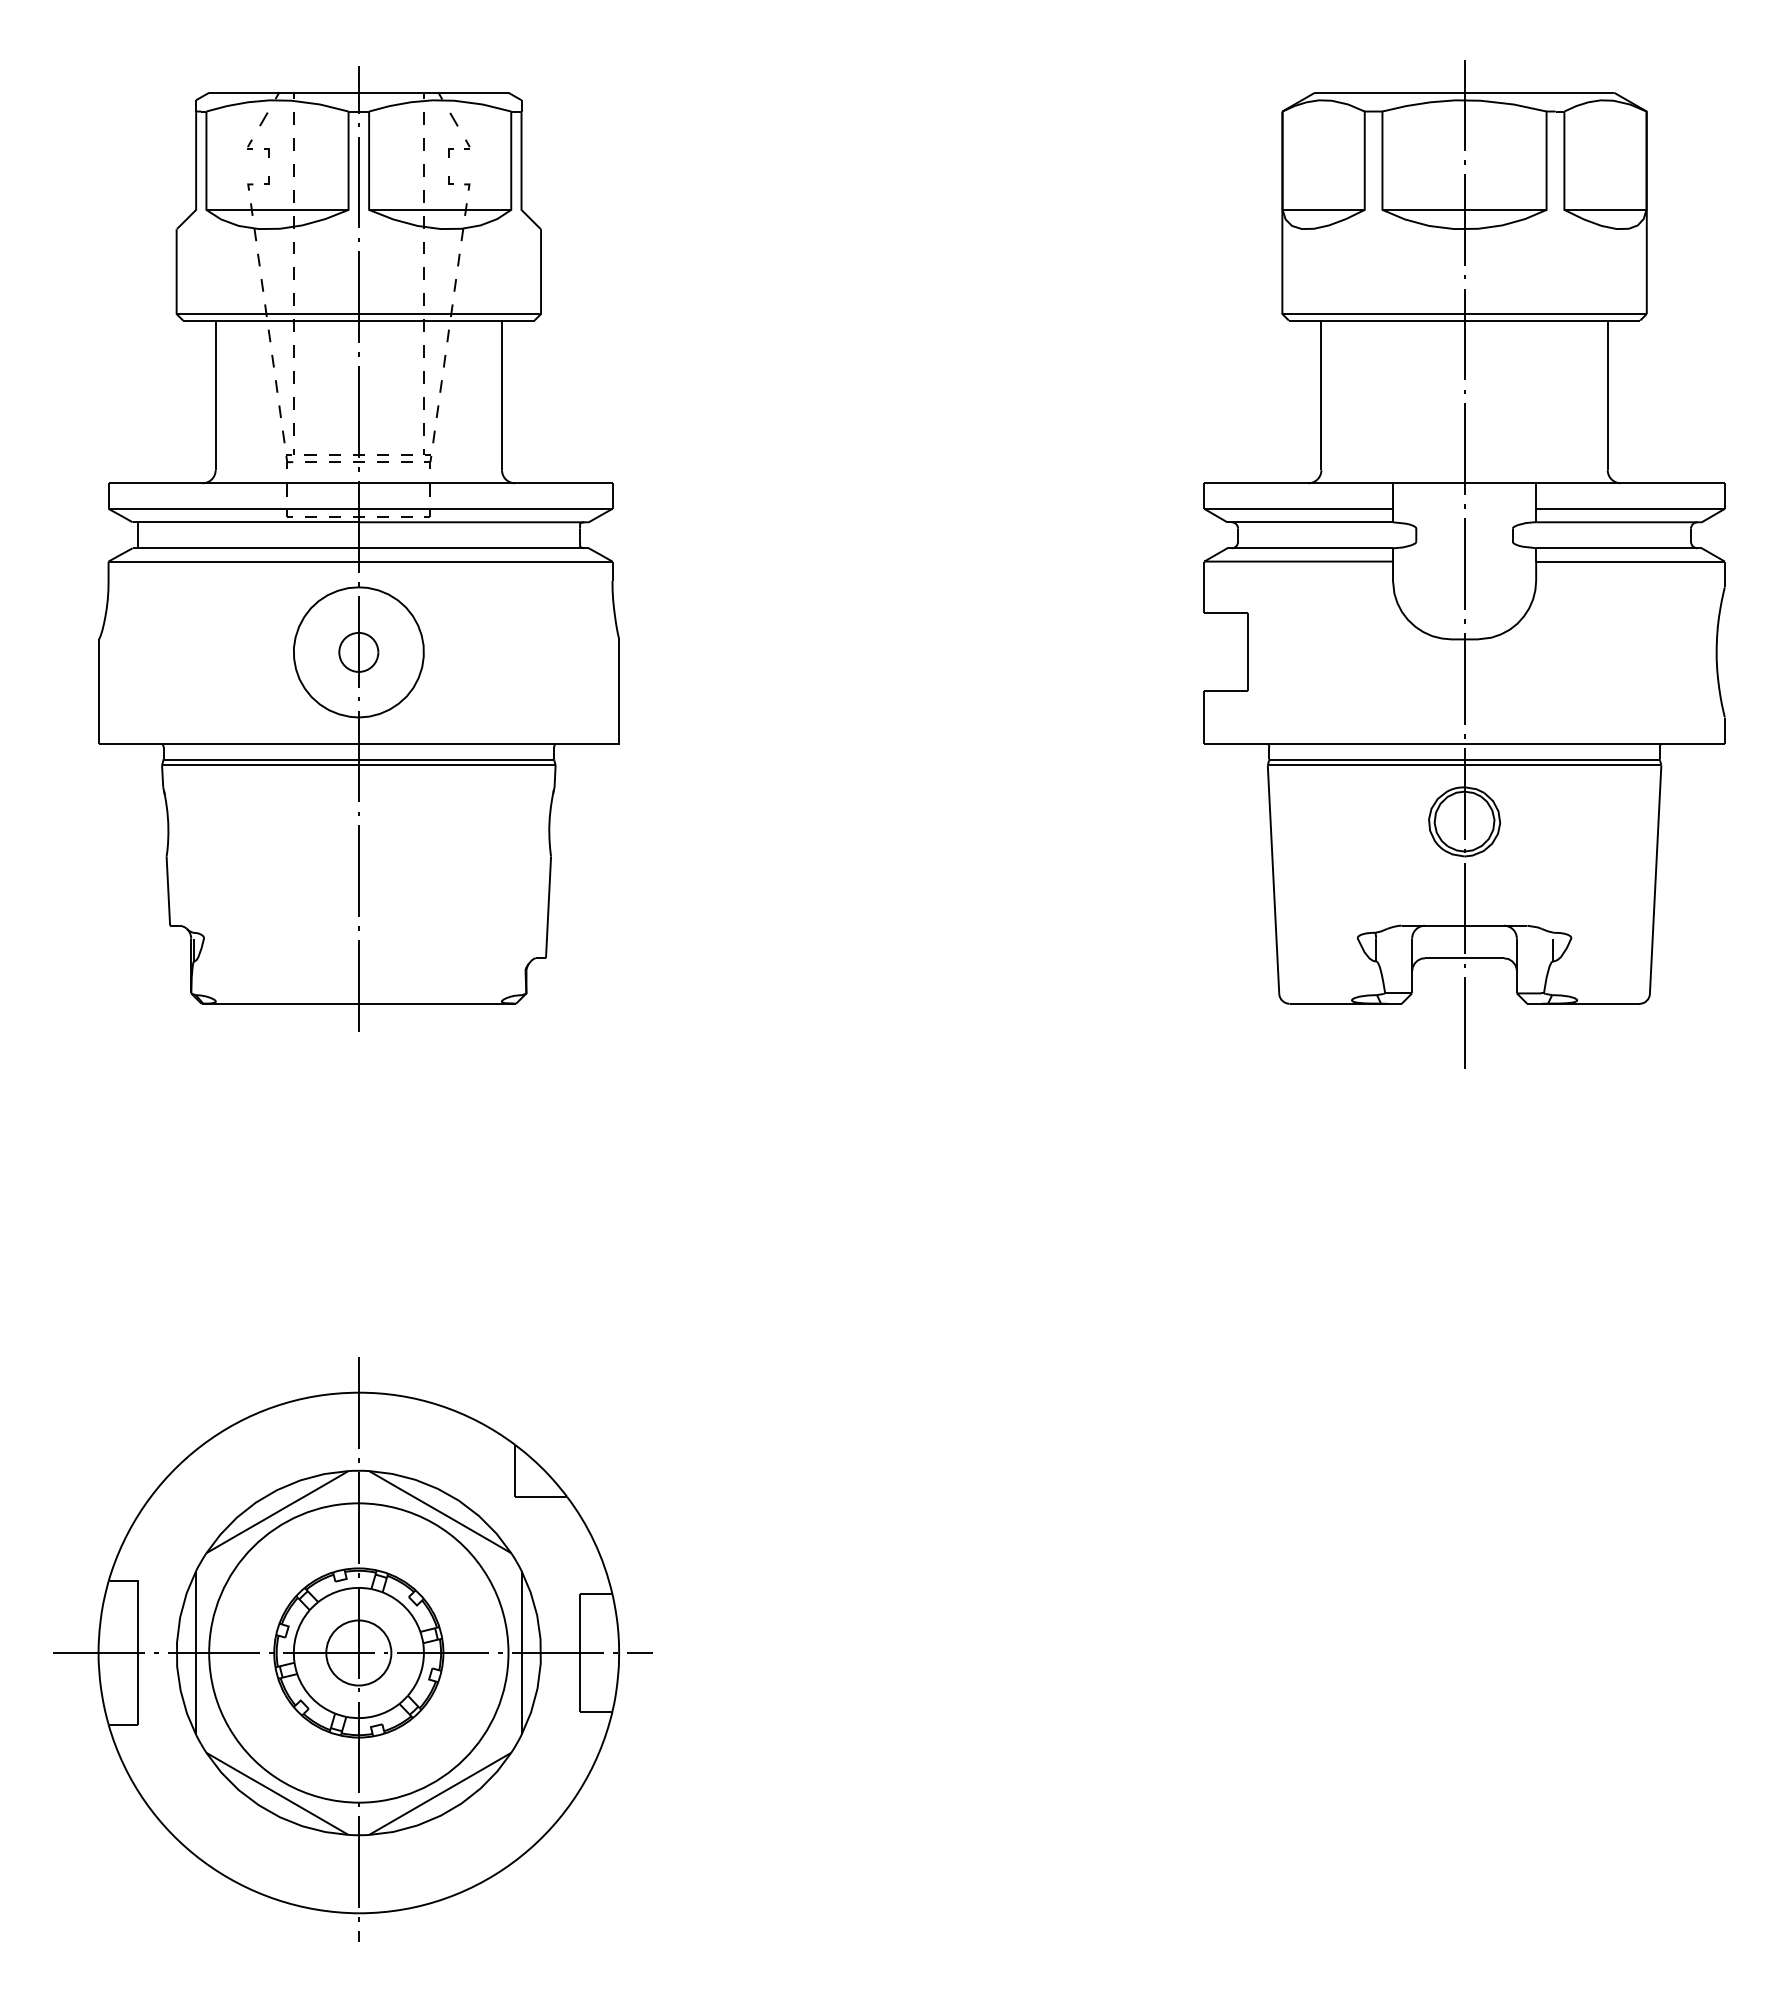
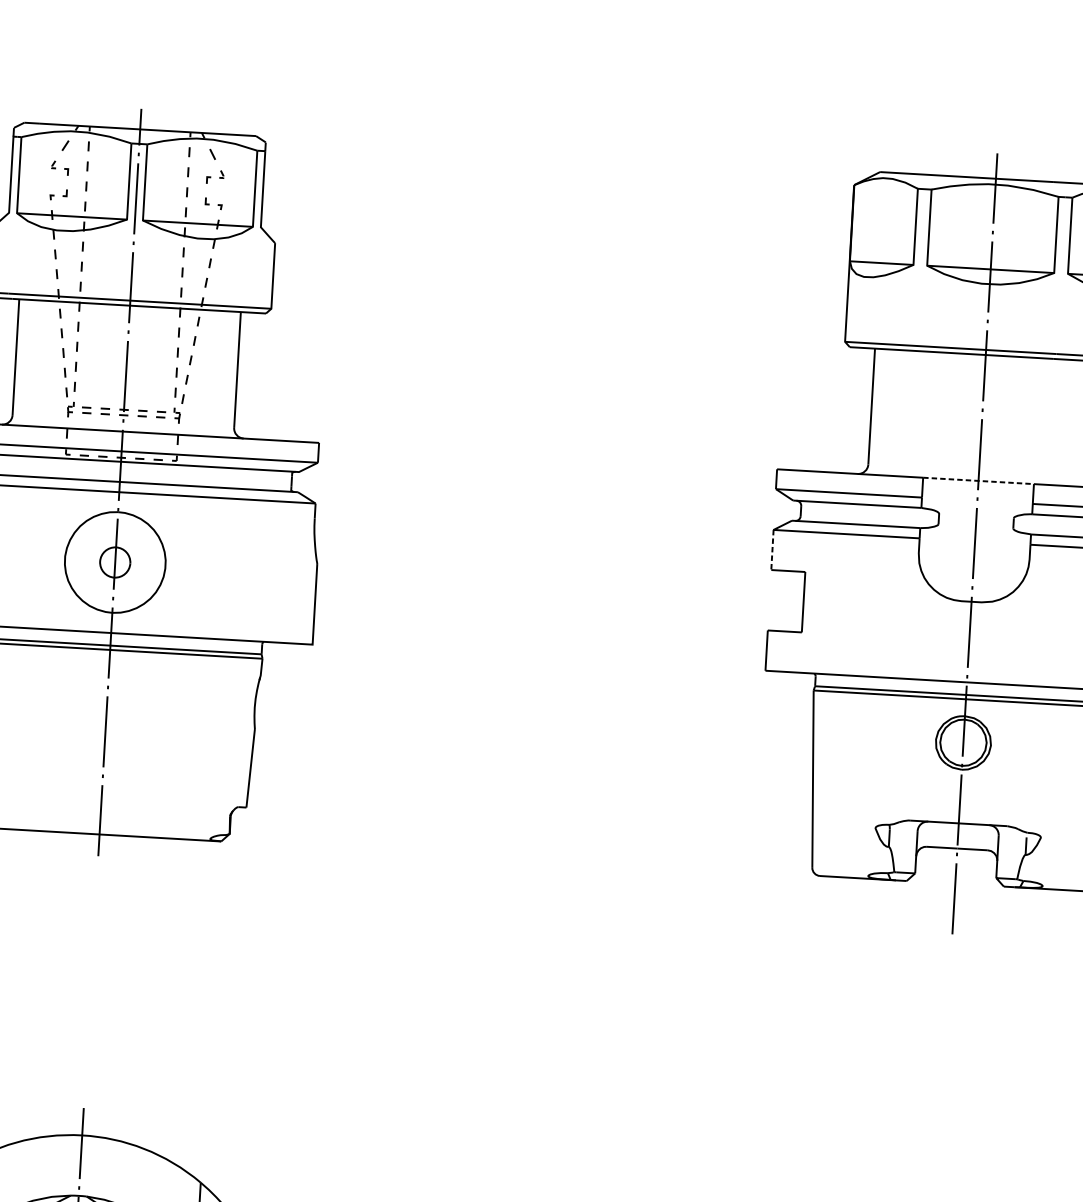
line: (1464, 483) -> (978, 481), solid -> dashed
line: (1204, 587) -> (772, 550), solid -> dashed

